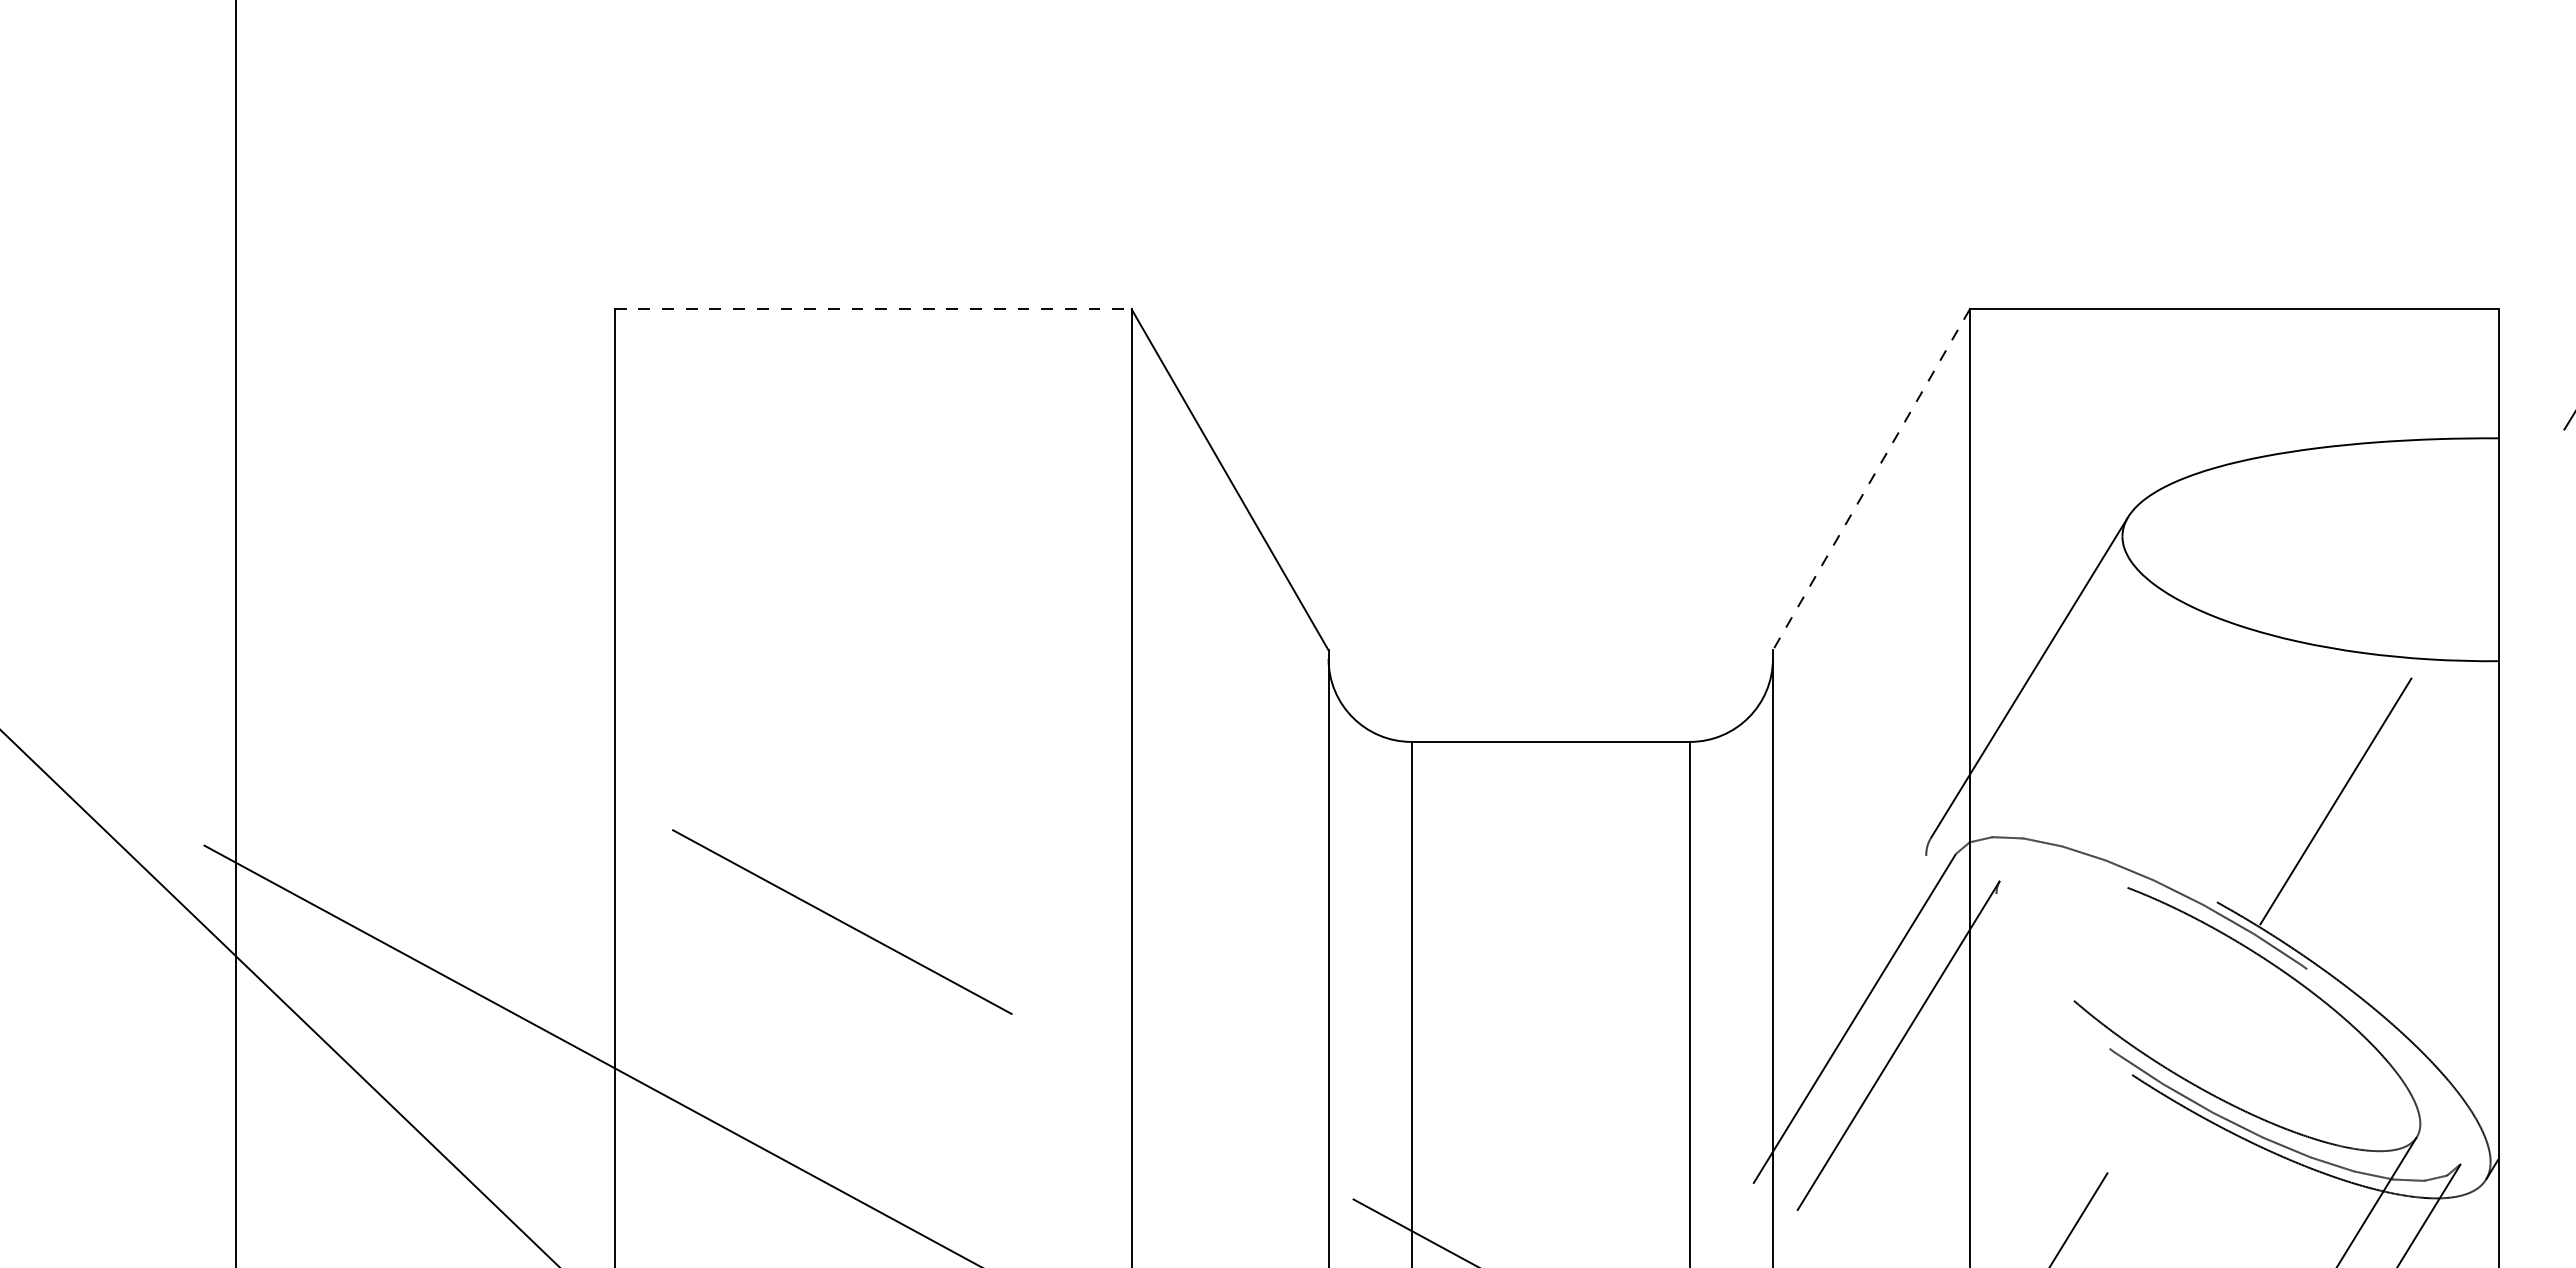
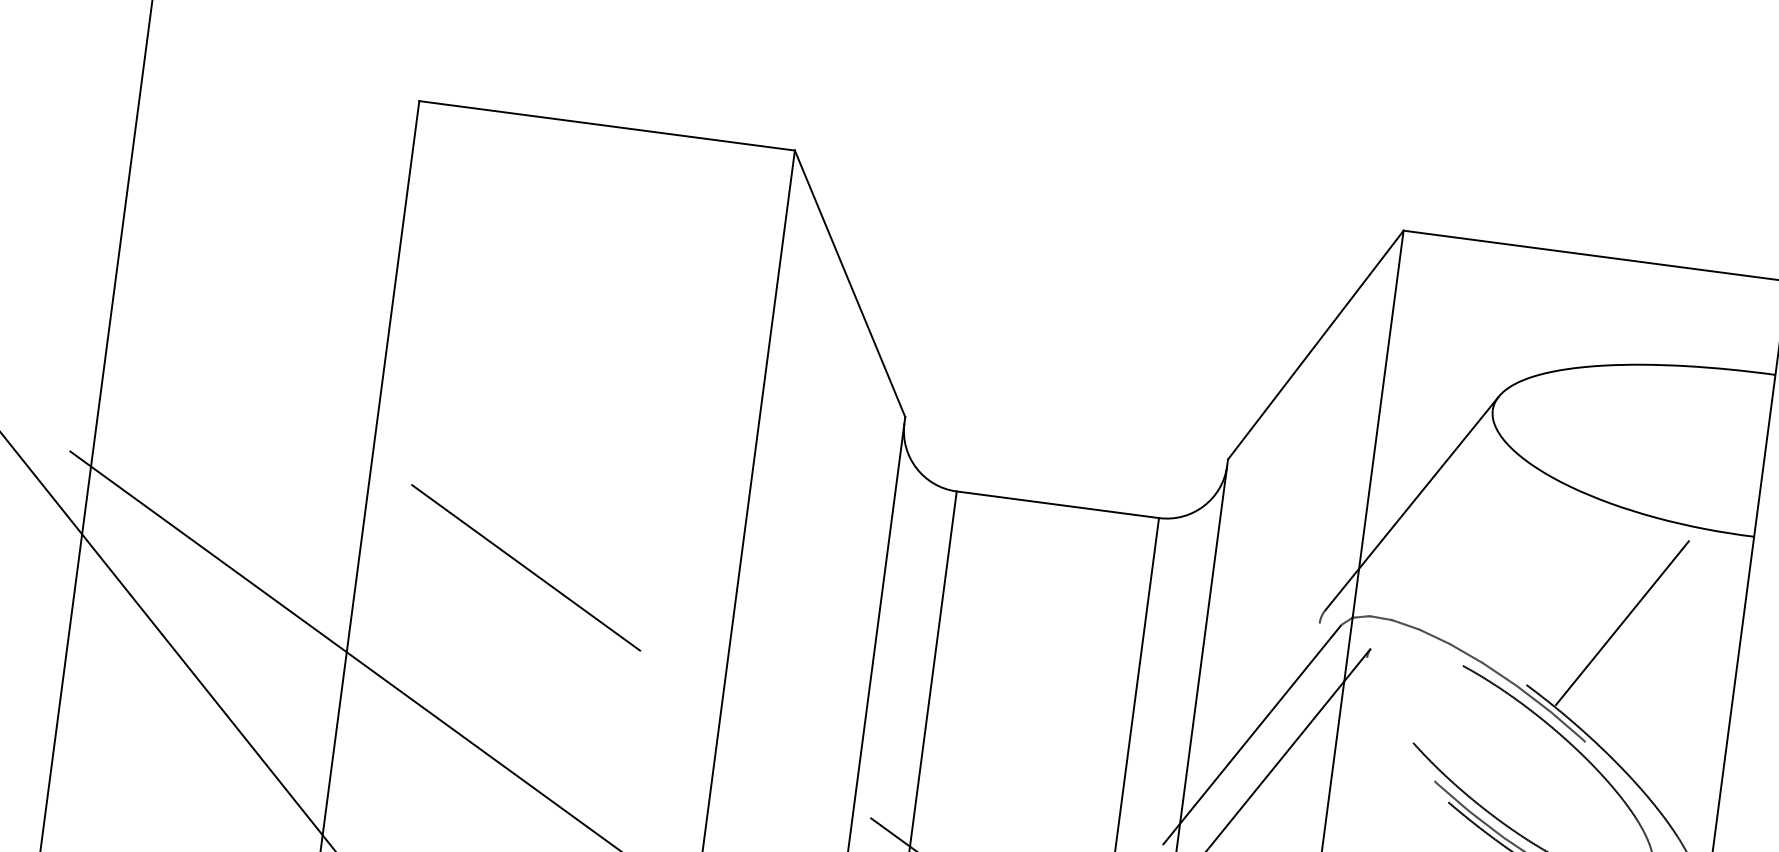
line: (873, 309) -> (607, 125), dashed -> solid
line: (1871, 479) -> (1315, 344), dashed -> solid

